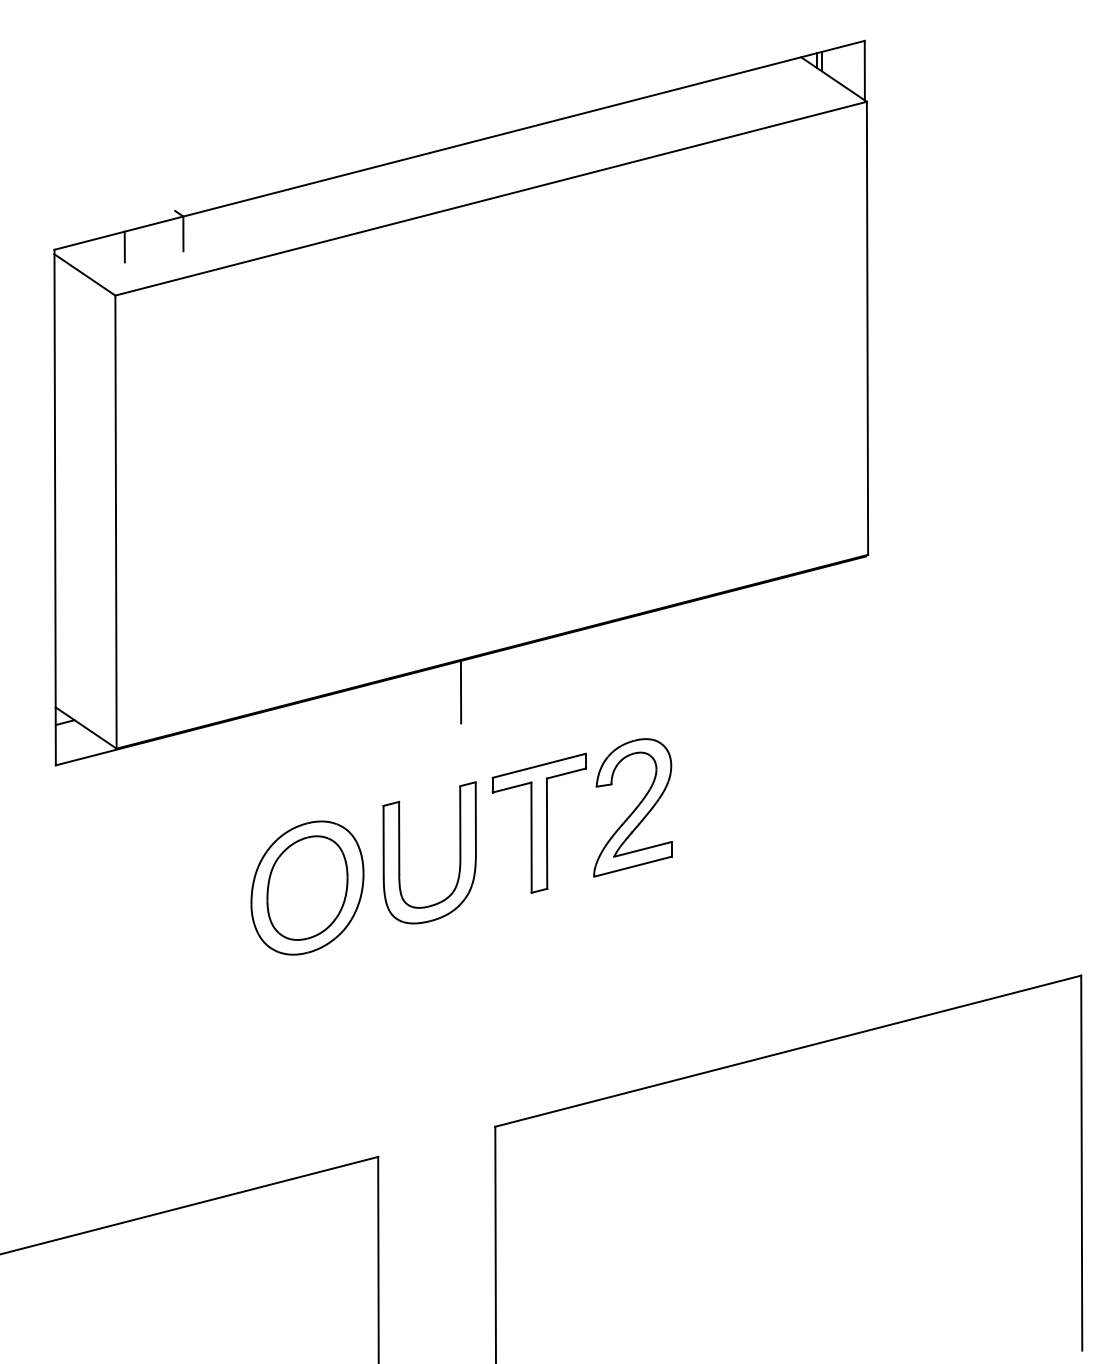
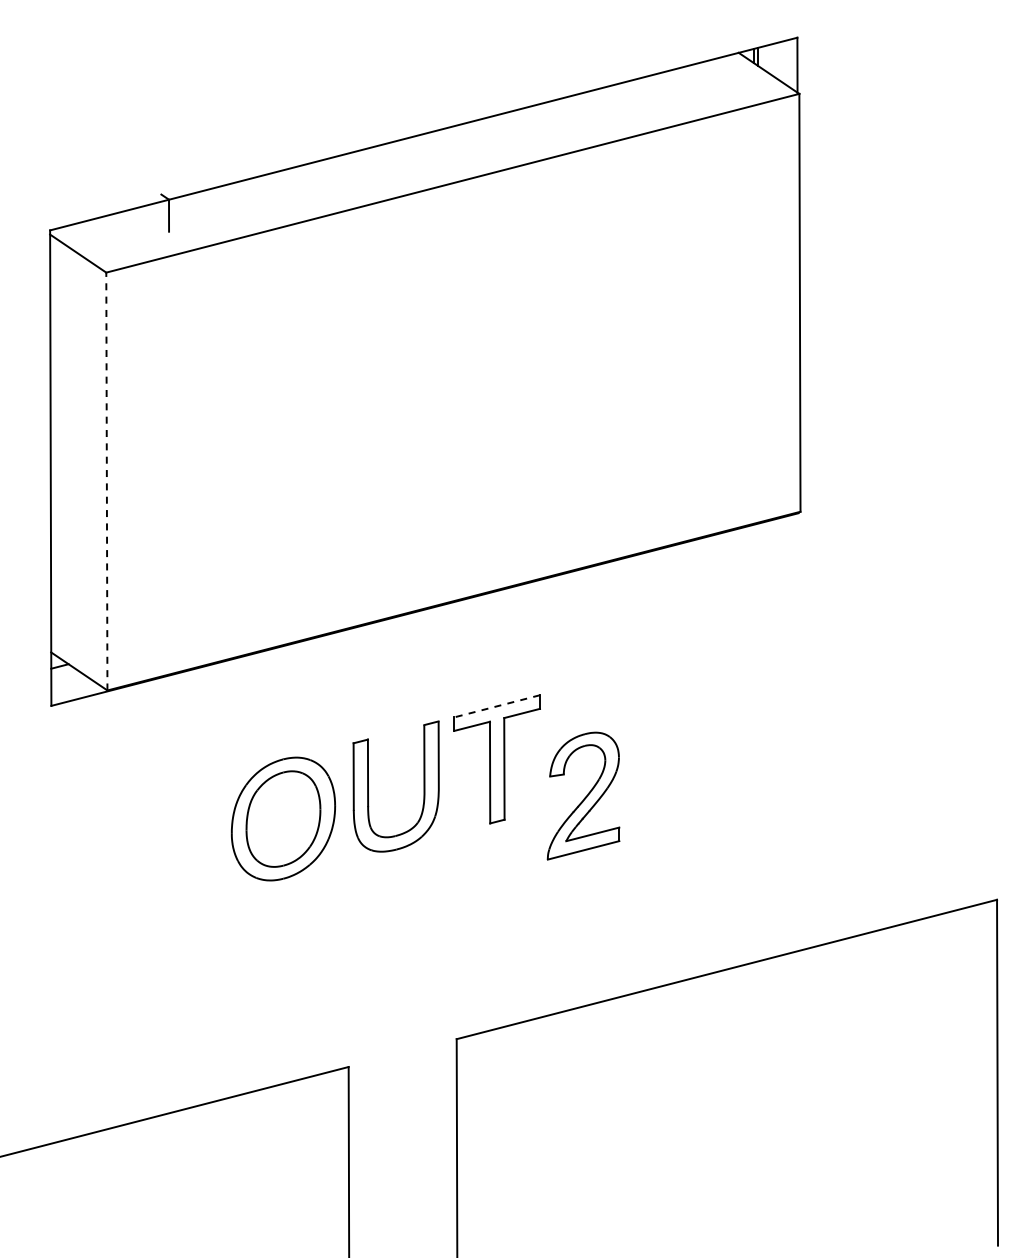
line: (124, 246) -> (114, 227), removed
line: (115, 522) -> (106, 481), solid -> dashed
line: (461, 692) -> (425, 638), removed
line: (538, 766) -> (496, 706), solid -> dashed
part: (632, 807) -> (583, 795), moved

